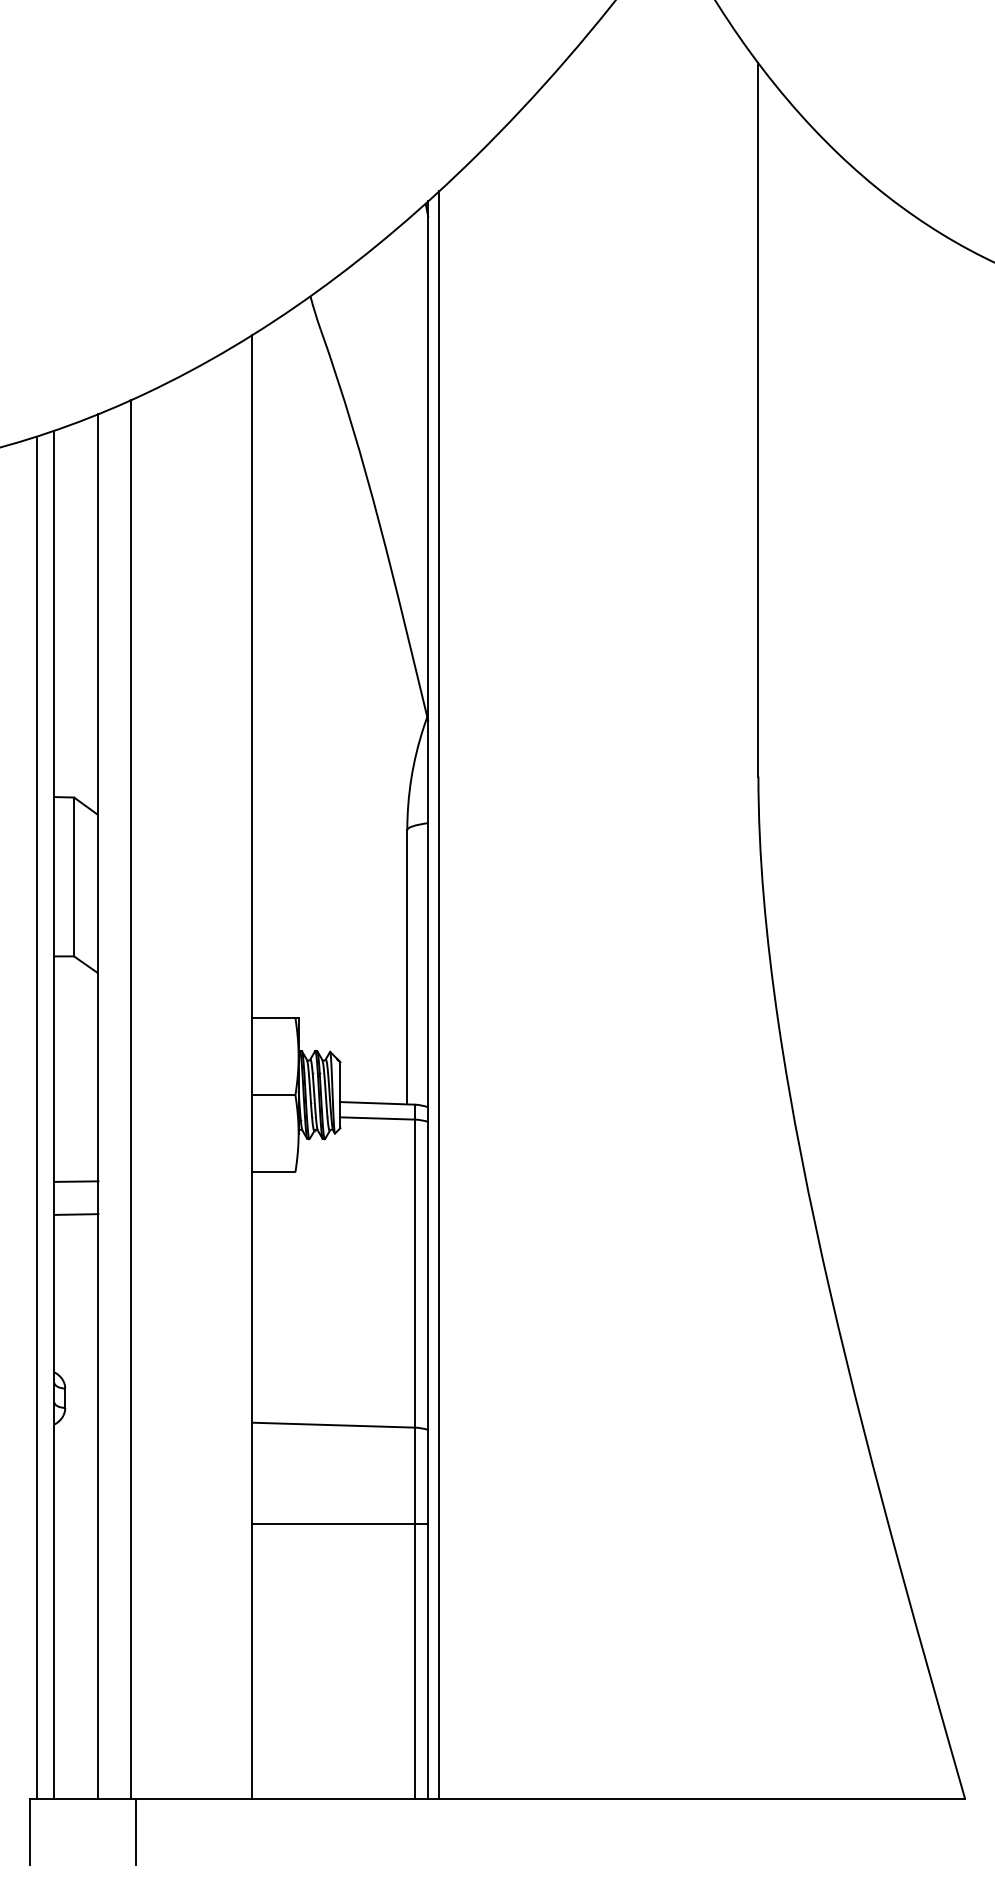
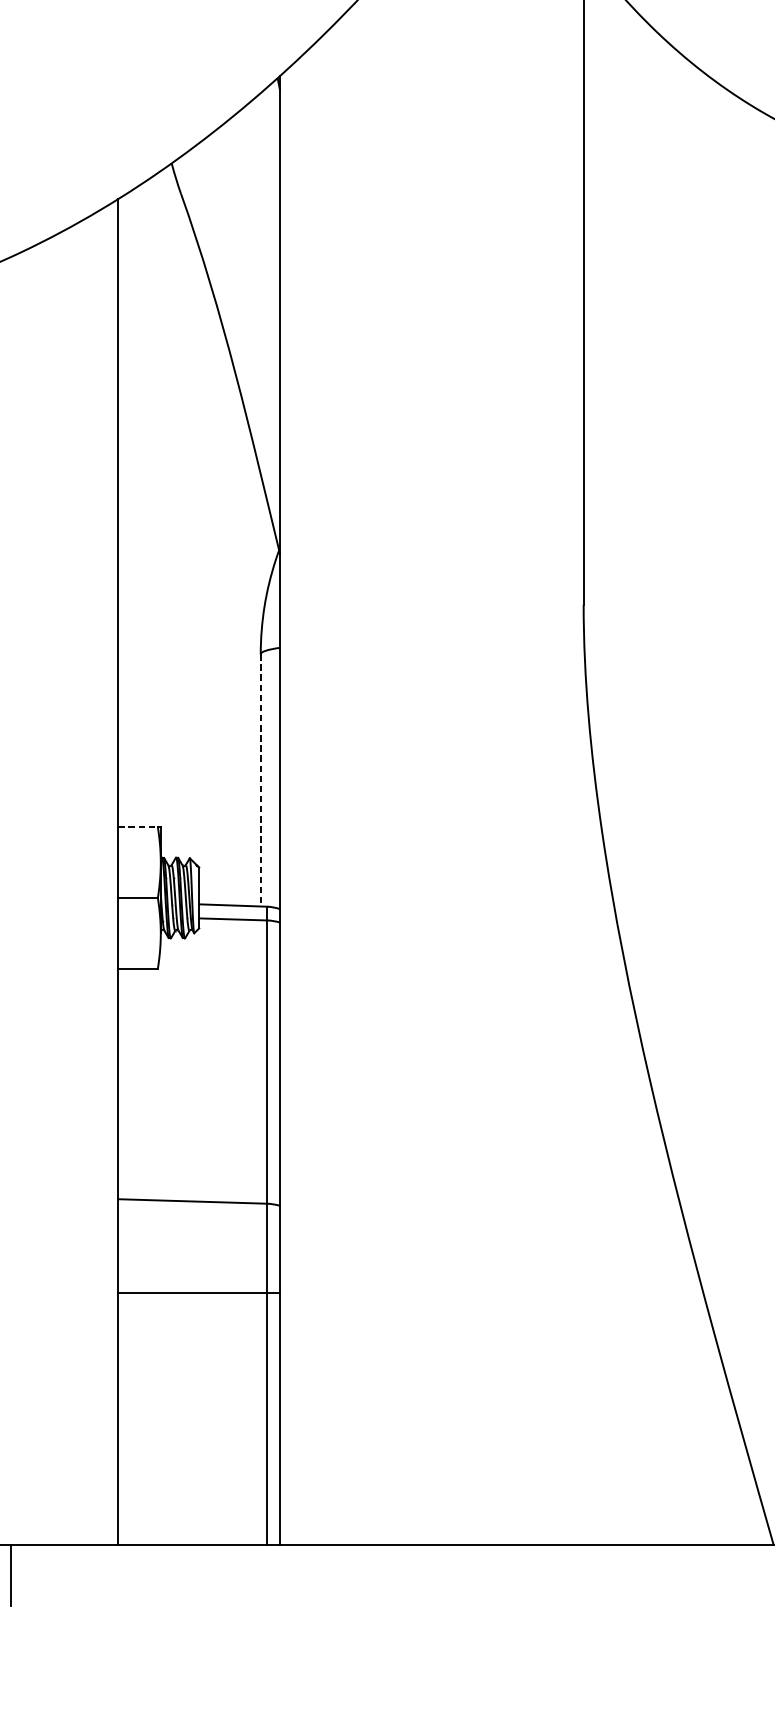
line: (407, 967) -> (260, 780), solid -> dashed
line: (439, 995) -> (290, 806), removed
line: (273, 1018) -> (137, 827), solid -> dashed
line: (131, 1099) -> (7, 901), removed

